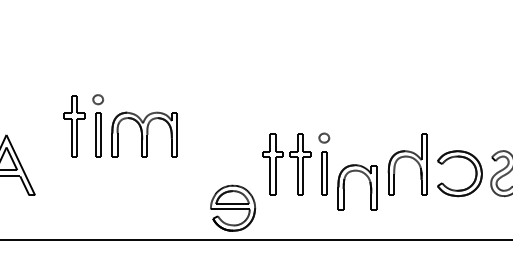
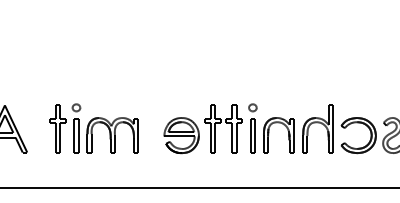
part: (120, 126) -> (93, 128), moved
part: (345, 186) -> (269, 134), moved
part: (232, 208) -> (181, 135), moved

